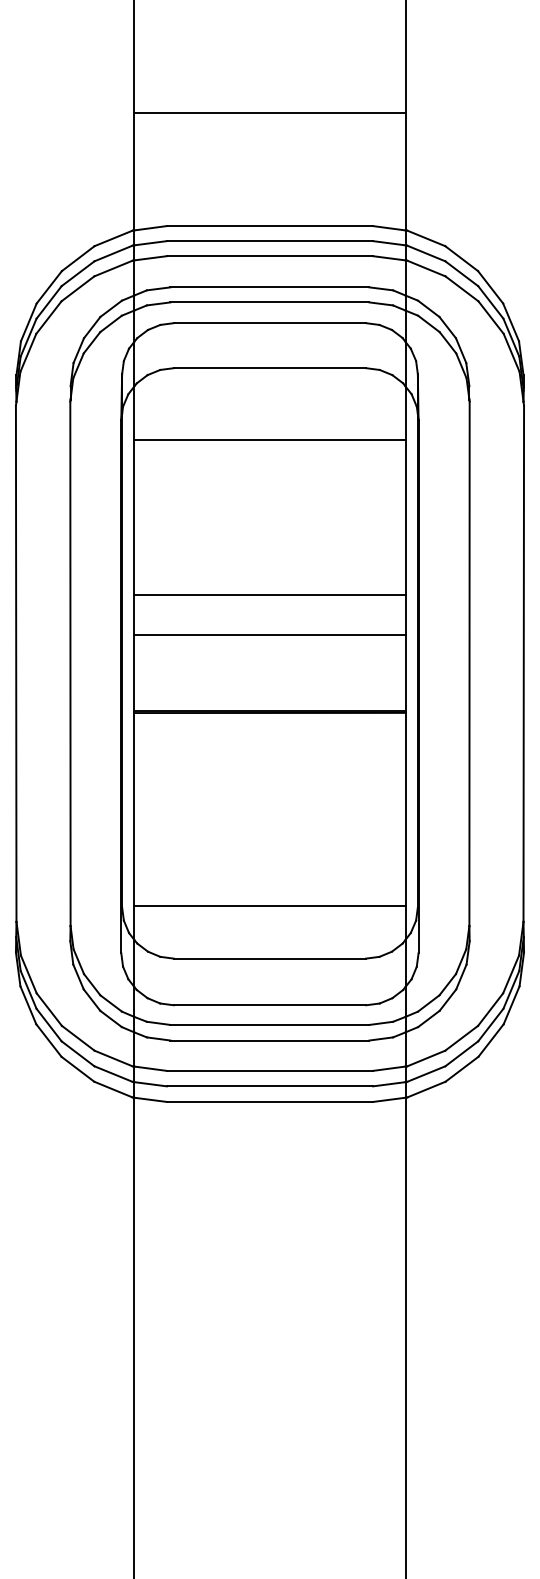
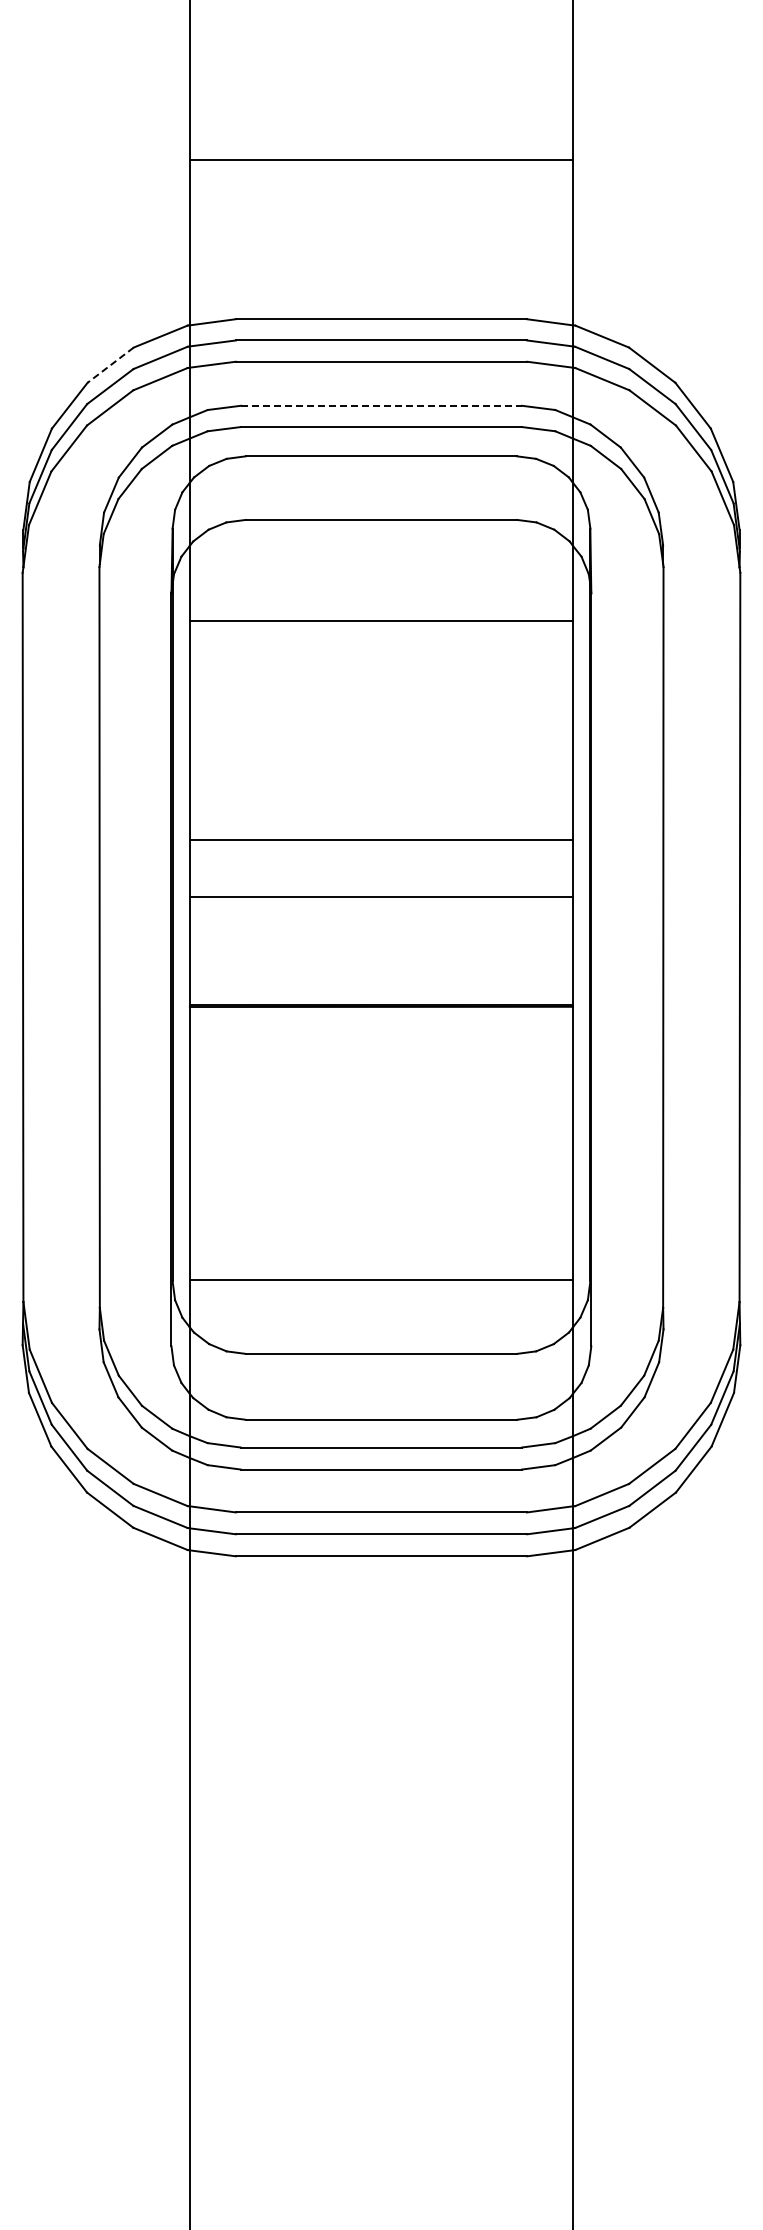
line: (78, 258) -> (110, 365), solid -> dashed
line: (270, 287) -> (381, 405), solid -> dashed

